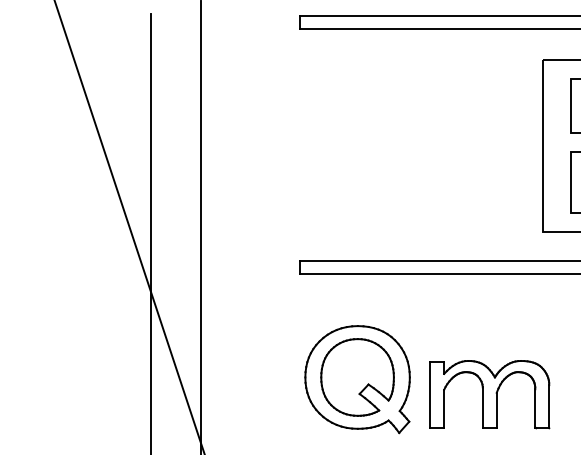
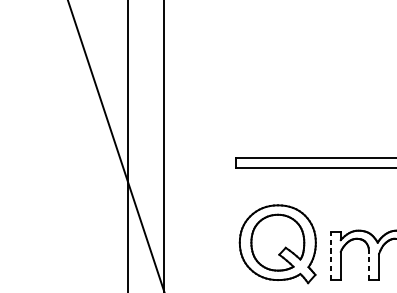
line: (430, 394) -> (330, 255), solid -> dashed
line: (482, 407) -> (368, 264), solid -> dashed

